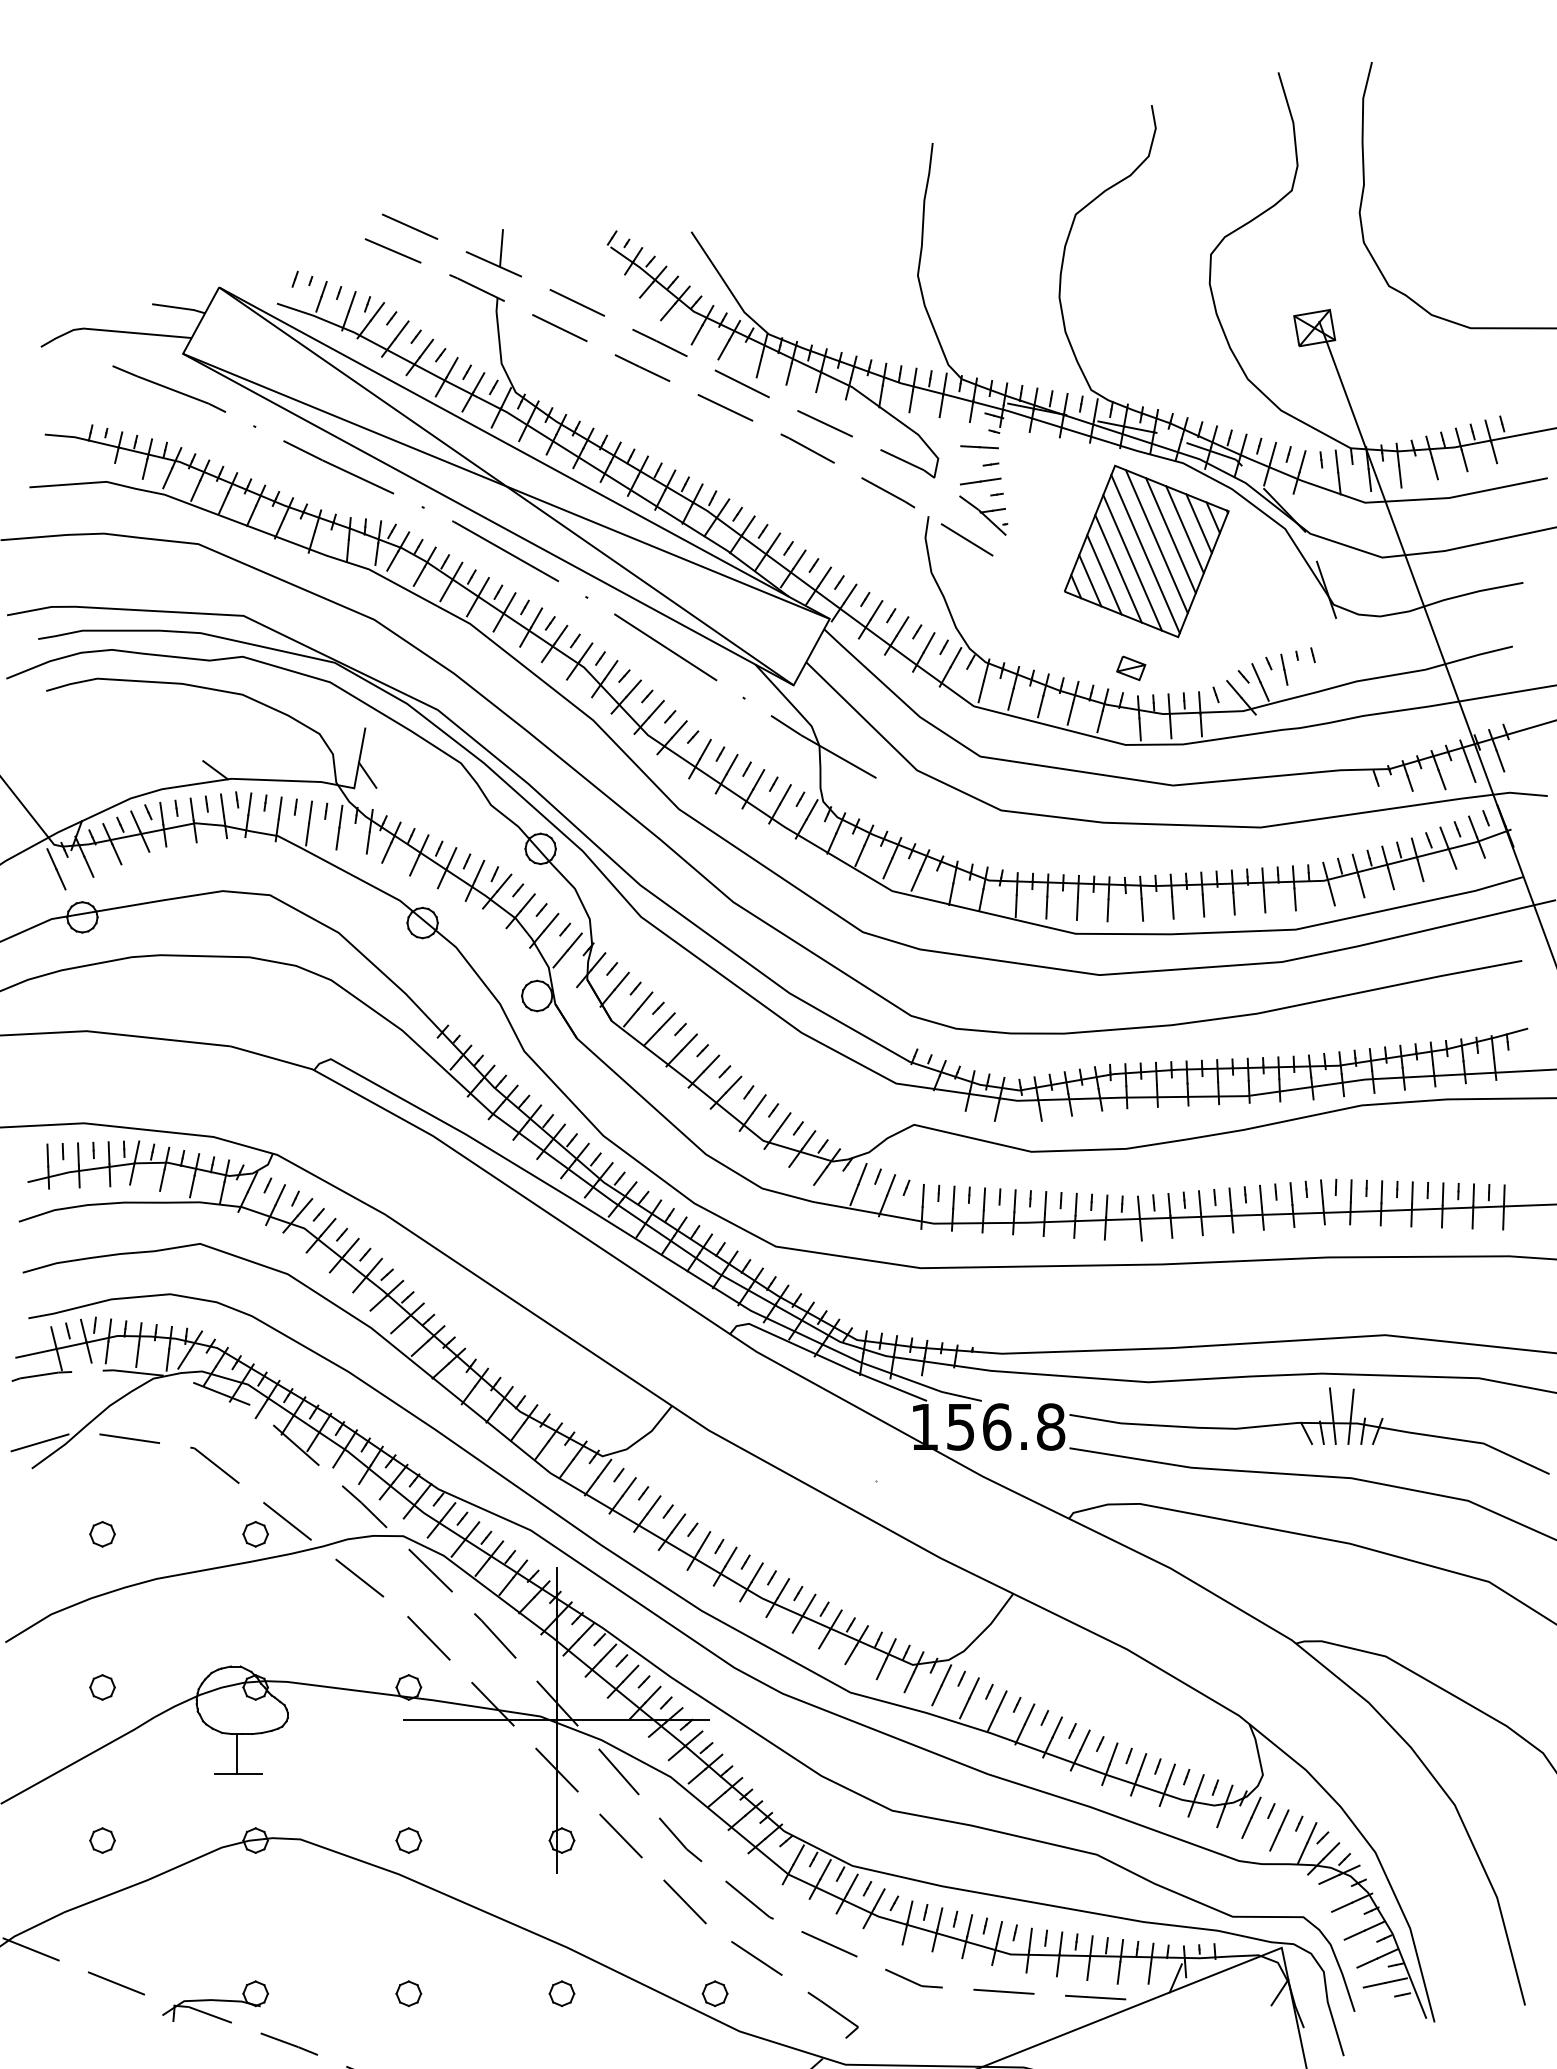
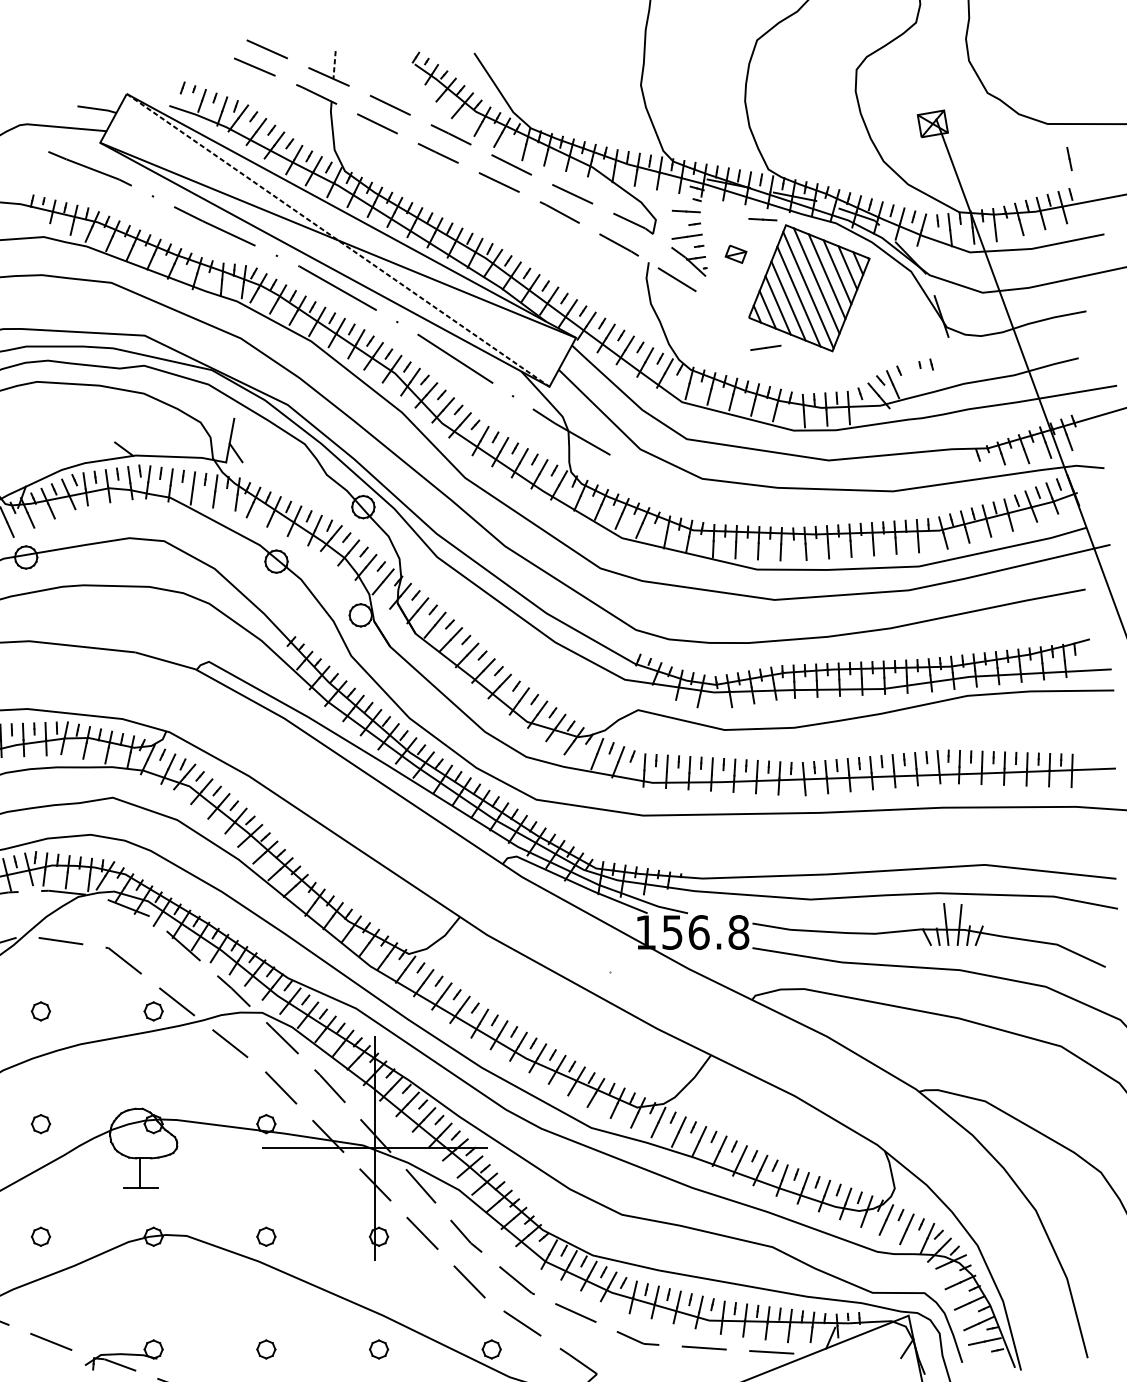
line: (501, 248) -> (334, 65), solid -> dashed
line: (1083, 458) -> (762, 219), added
line: (506, 486) -> (338, 240), solid -> dashed
line: (1087, 632) -> (765, 347), added
part: (1131, 668) -> (736, 254), moved
line: (1284, 669) -> (1069, 158), moved

